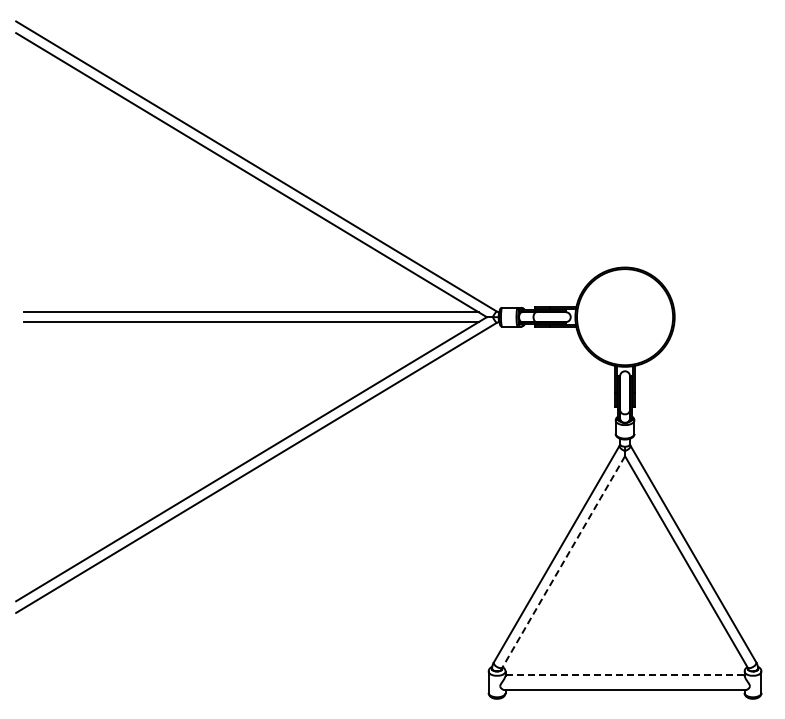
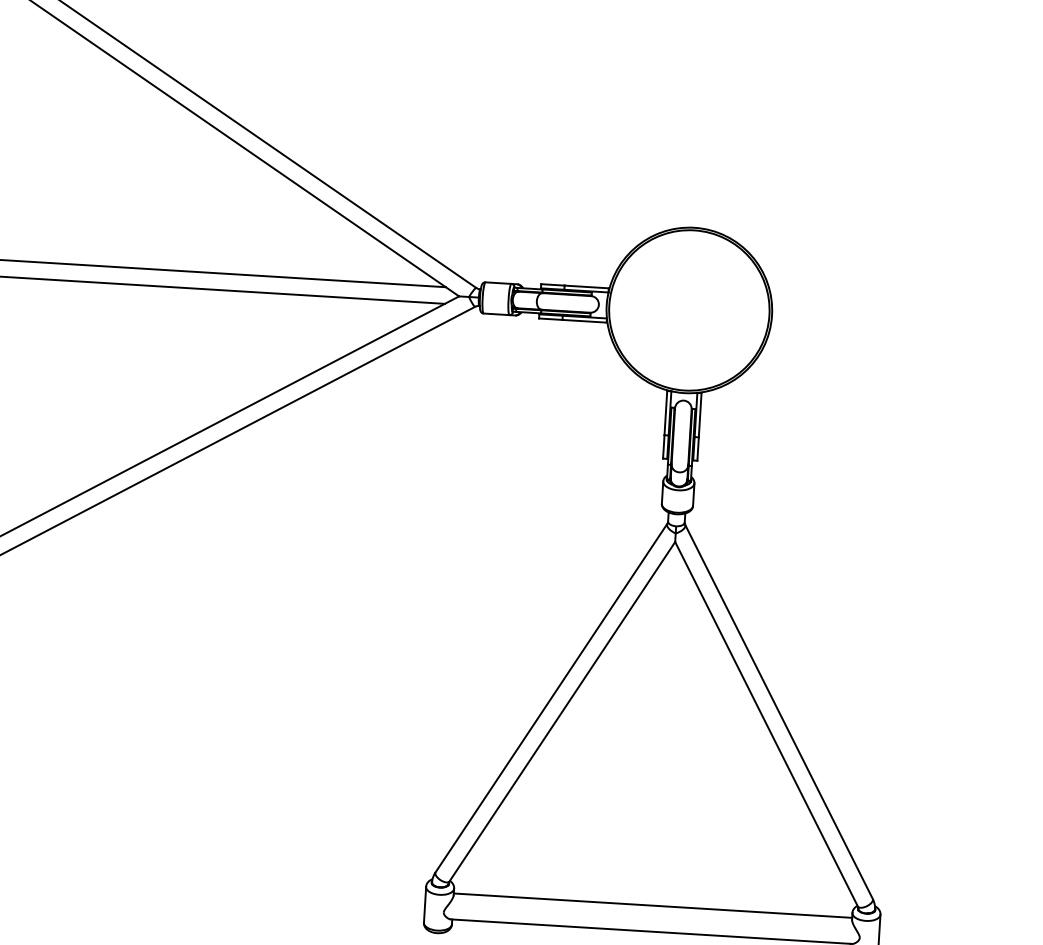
line: (563, 562) -> (561, 712), dashed -> solid
line: (625, 674) -> (653, 905), dashed -> solid

